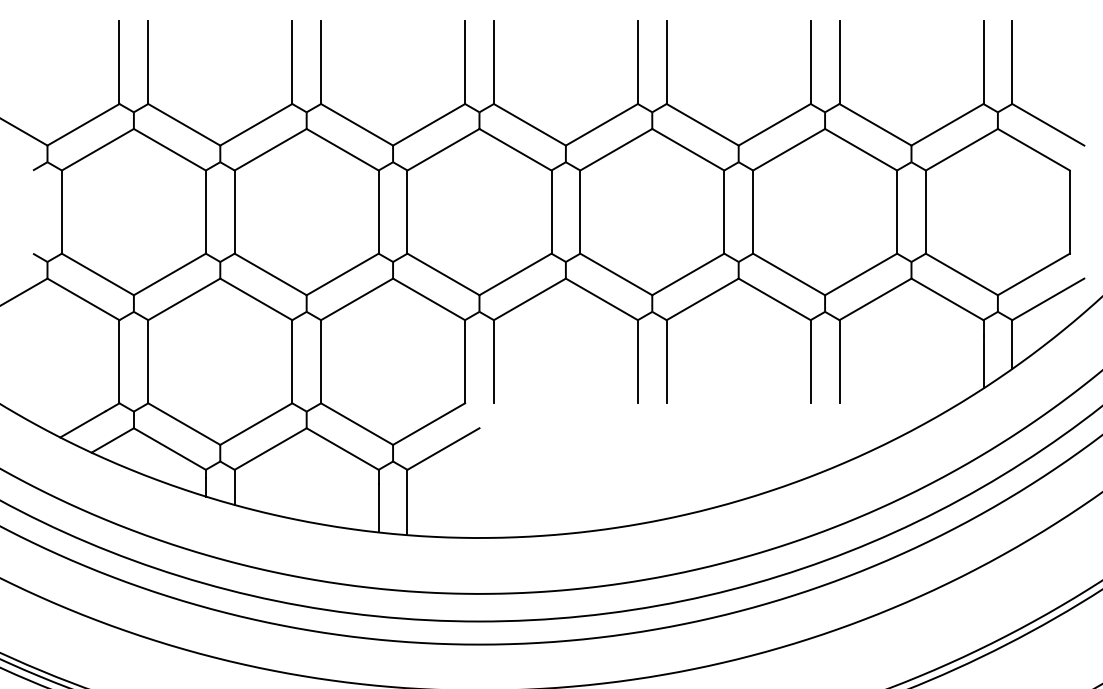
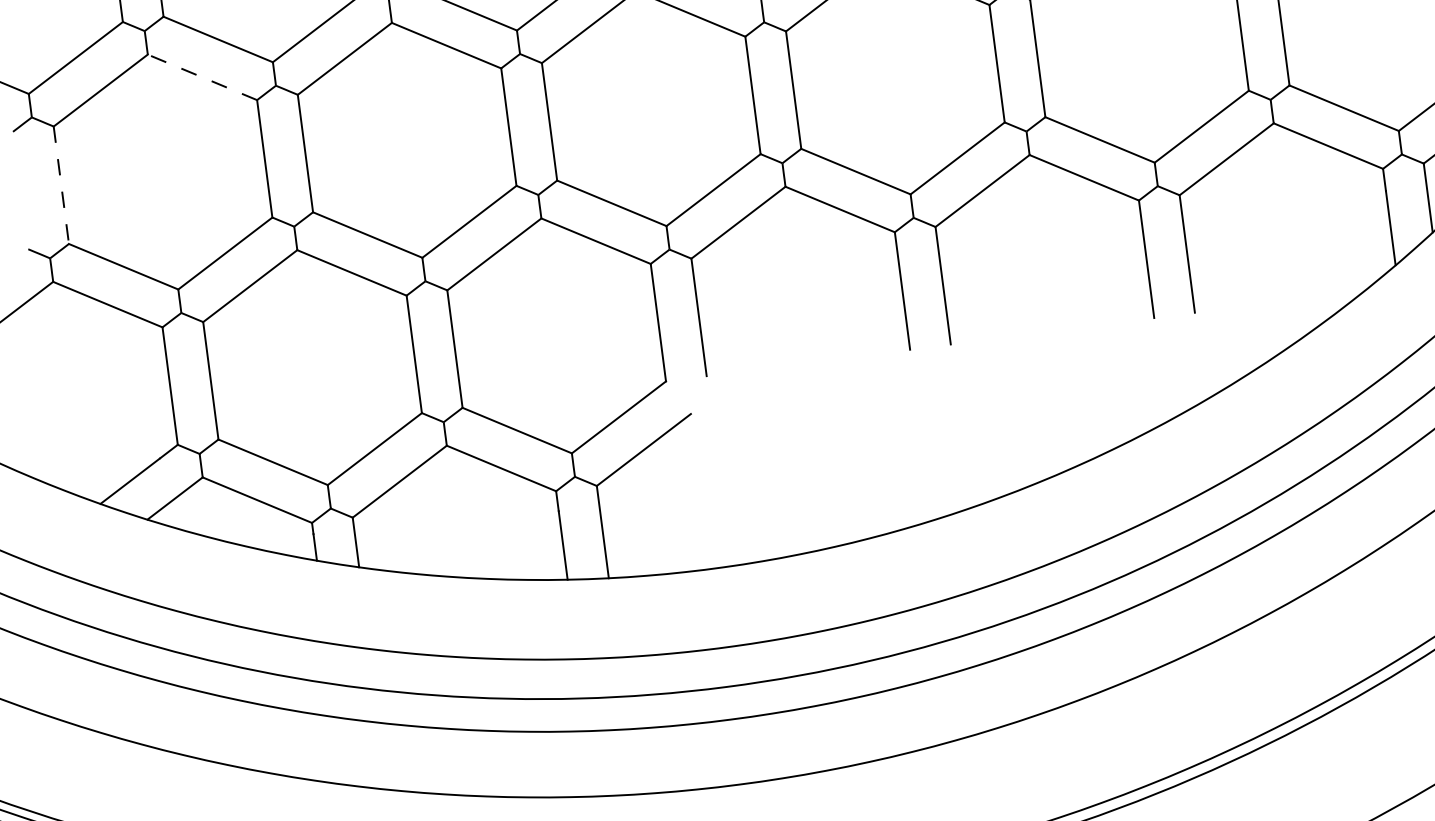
line: (169, 149) -> (201, 77), solid -> dashed
line: (61, 212) -> (60, 185), solid -> dashed

